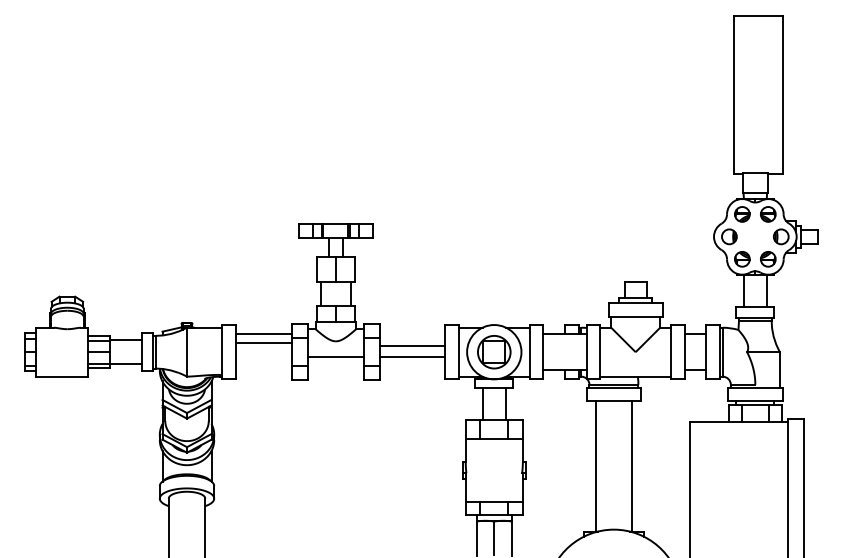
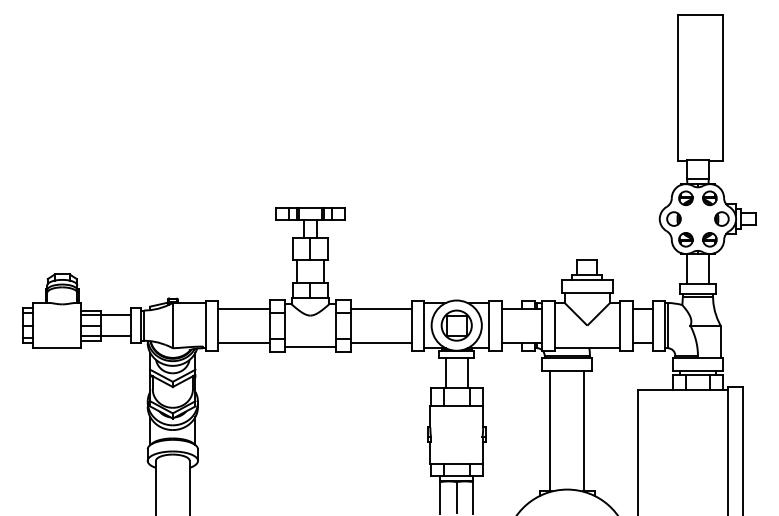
line: (263, 343) -> (243, 342), moved
line: (412, 345) -> (381, 342), moved
line: (335, 356) -> (310, 346), moved
line: (412, 356) -> (381, 308), moved

